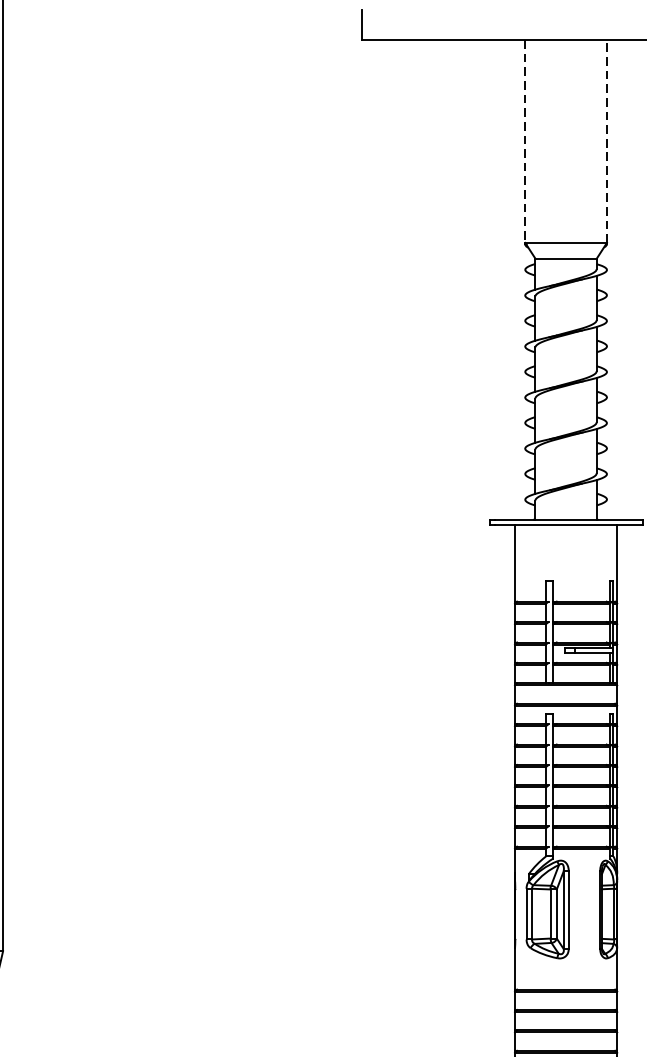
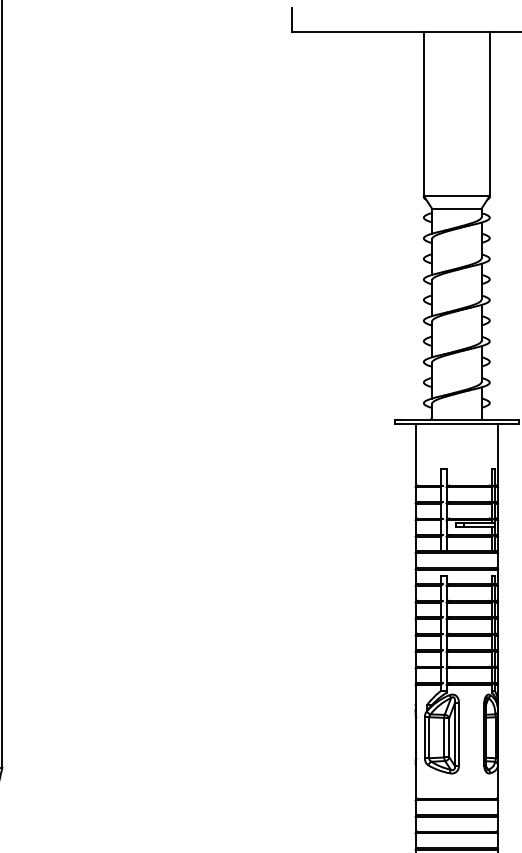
line: (524, 141) -> (423, 114), dashed -> solid
line: (606, 141) -> (489, 114), dashed -> solid

